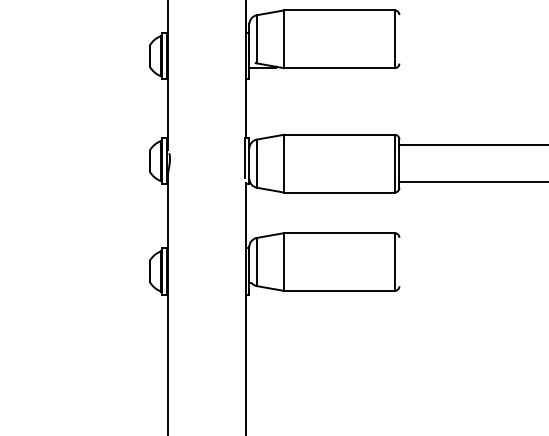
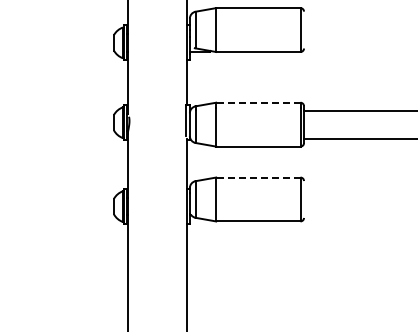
line: (338, 134) -> (257, 102), solid -> dashed
line: (338, 233) -> (257, 177), solid -> dashed

